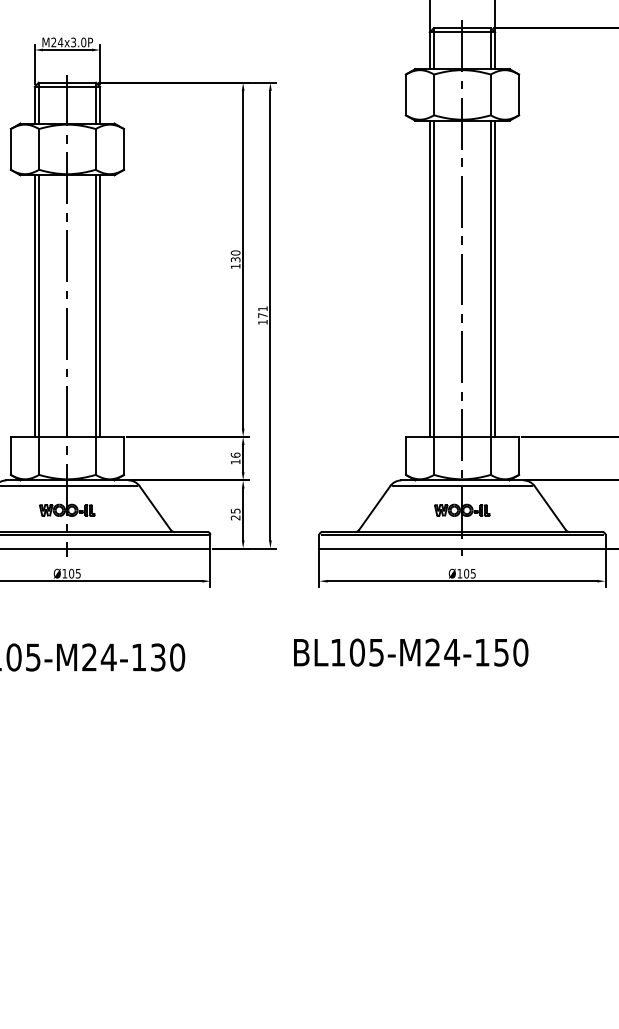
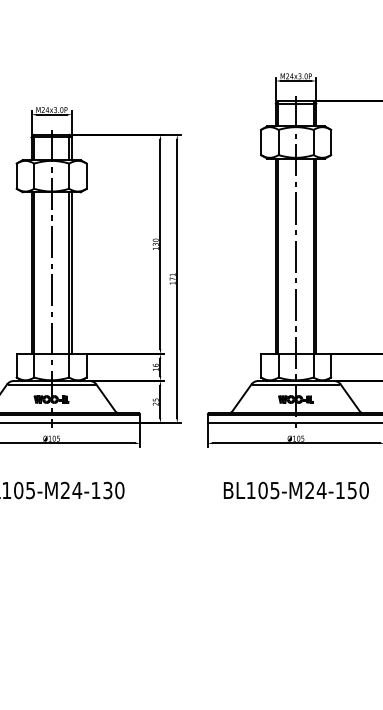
text: (409, 652) -> (295, 490), moved

